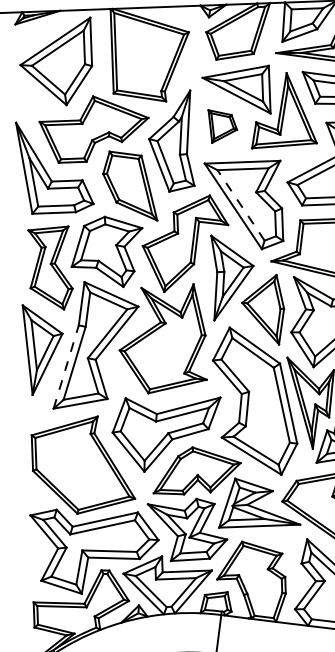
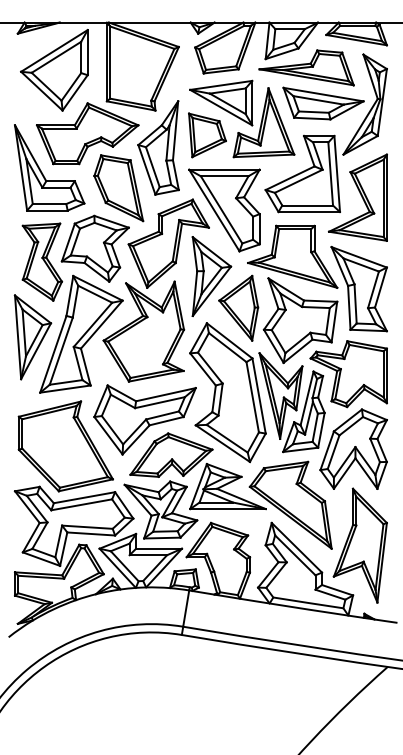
part: (223, 126) -> (207, 135), size x1.43
line: (240, 205) -> (221, 209), dashed -> solid
line: (66, 367) -> (53, 354), dashed -> solid

